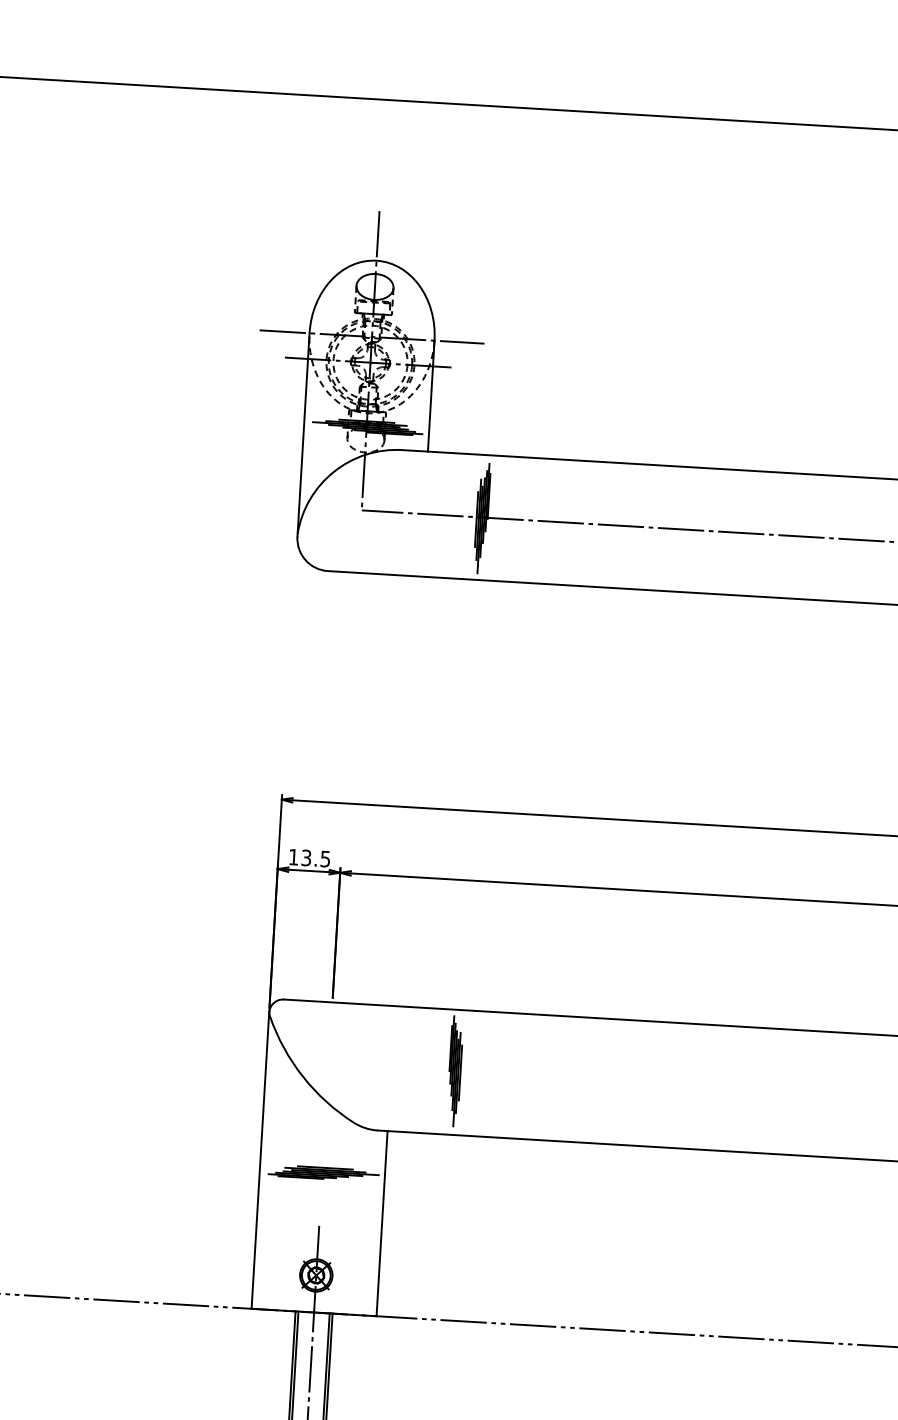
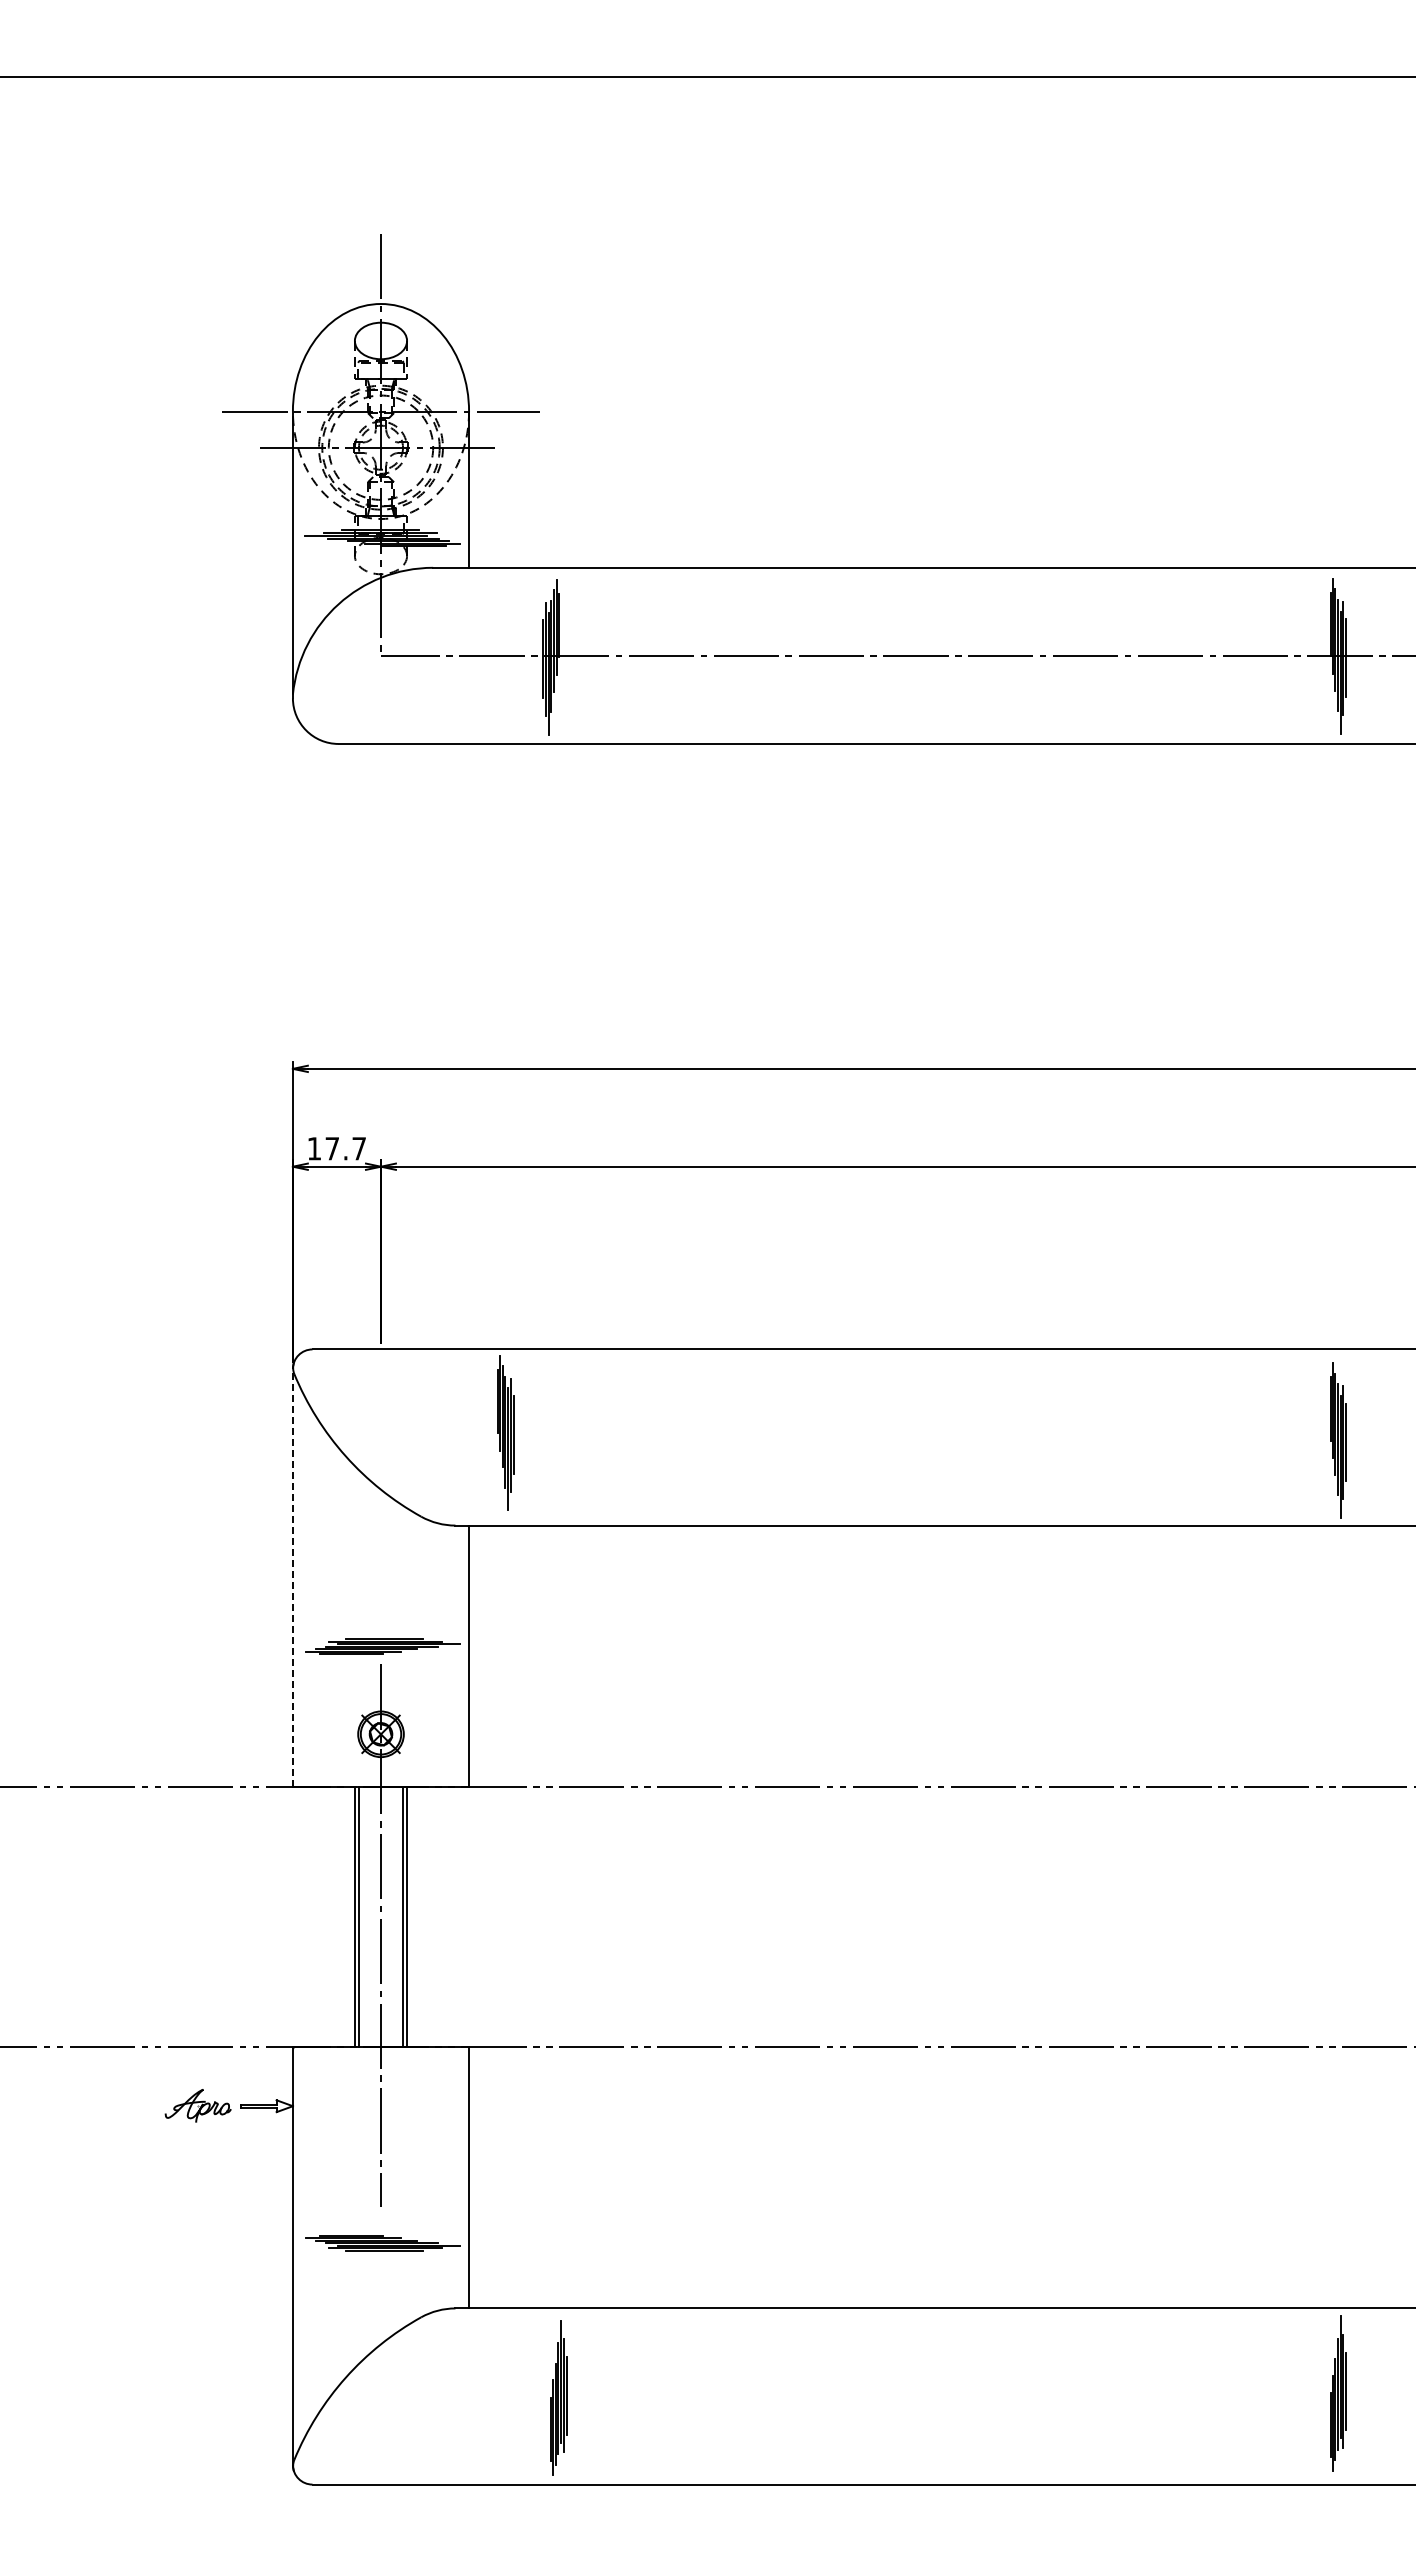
text: (315, 858) -> (345, 1148), 13.5 -> 17.7
part: (454, 1070) -> (505, 1432), moved
line: (260, 1160) -> (292, 1577), solid -> dashed
part: (323, 1173) -> (382, 1646), moved

